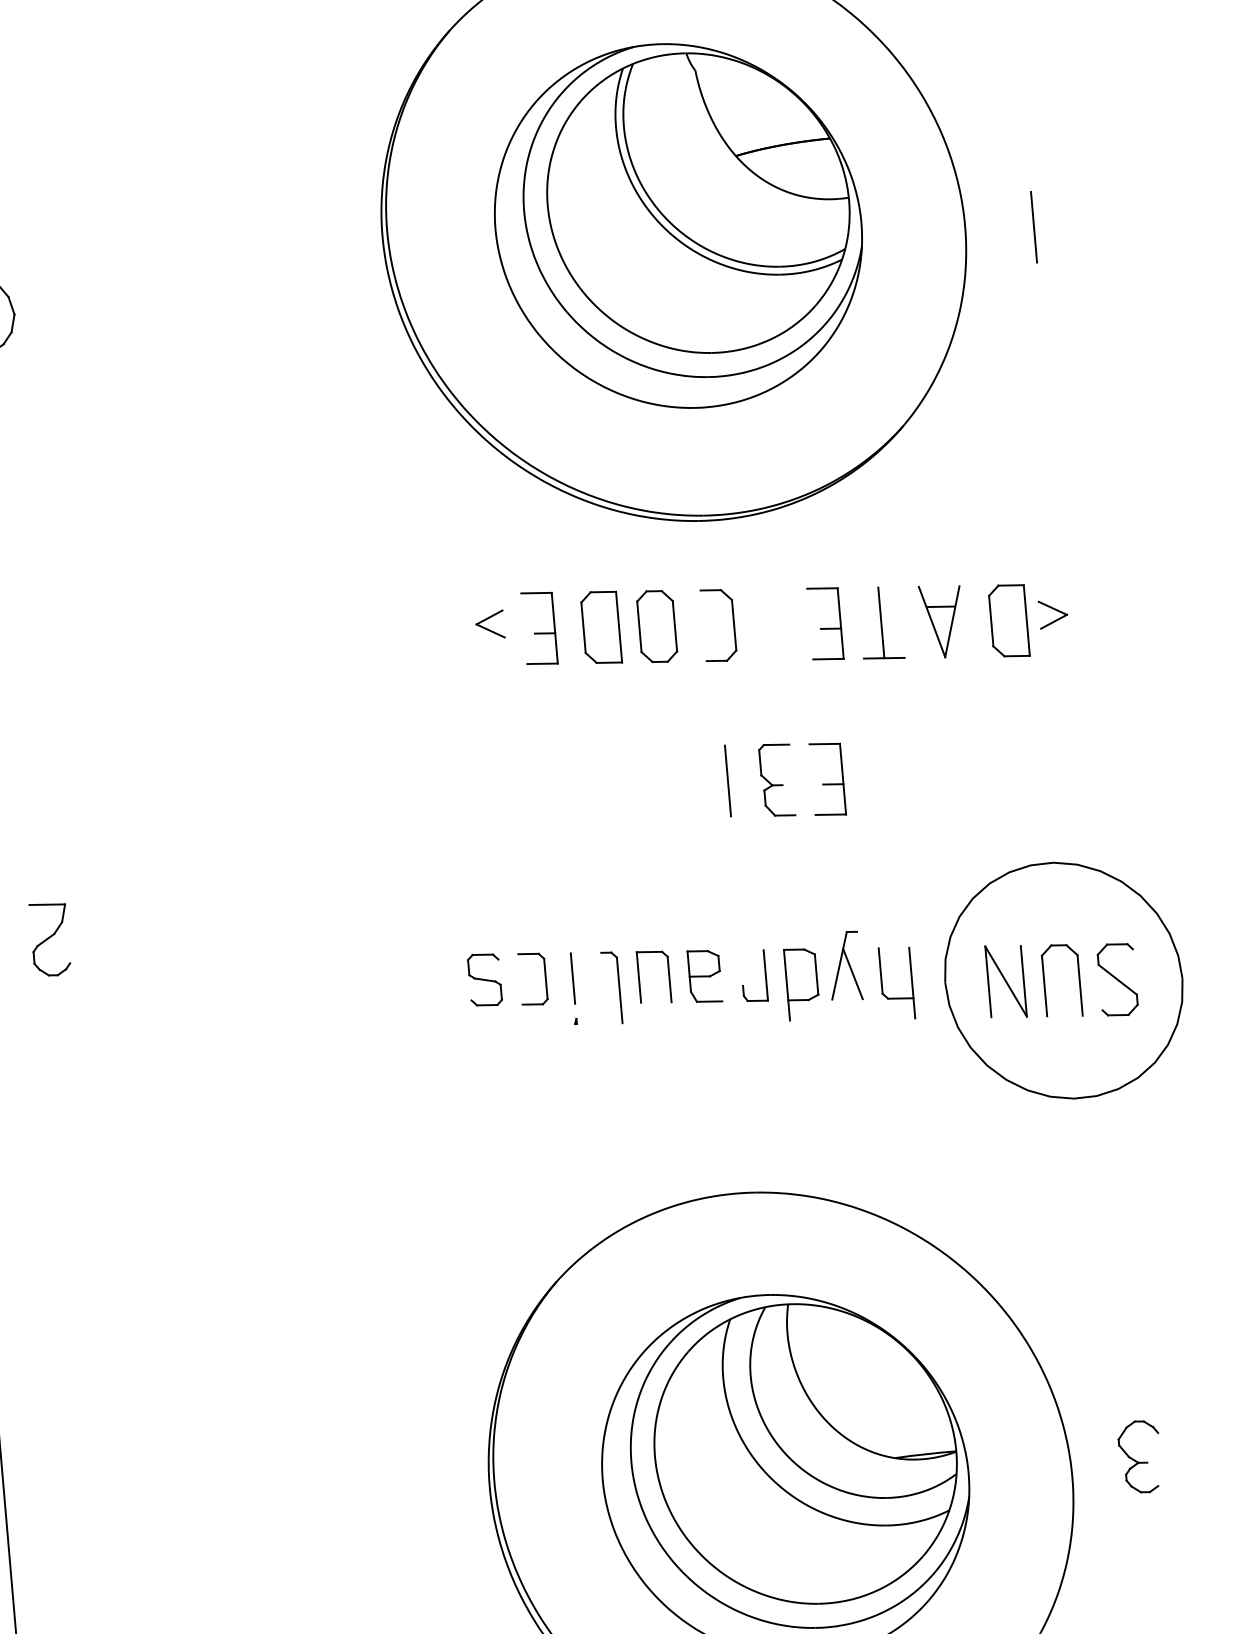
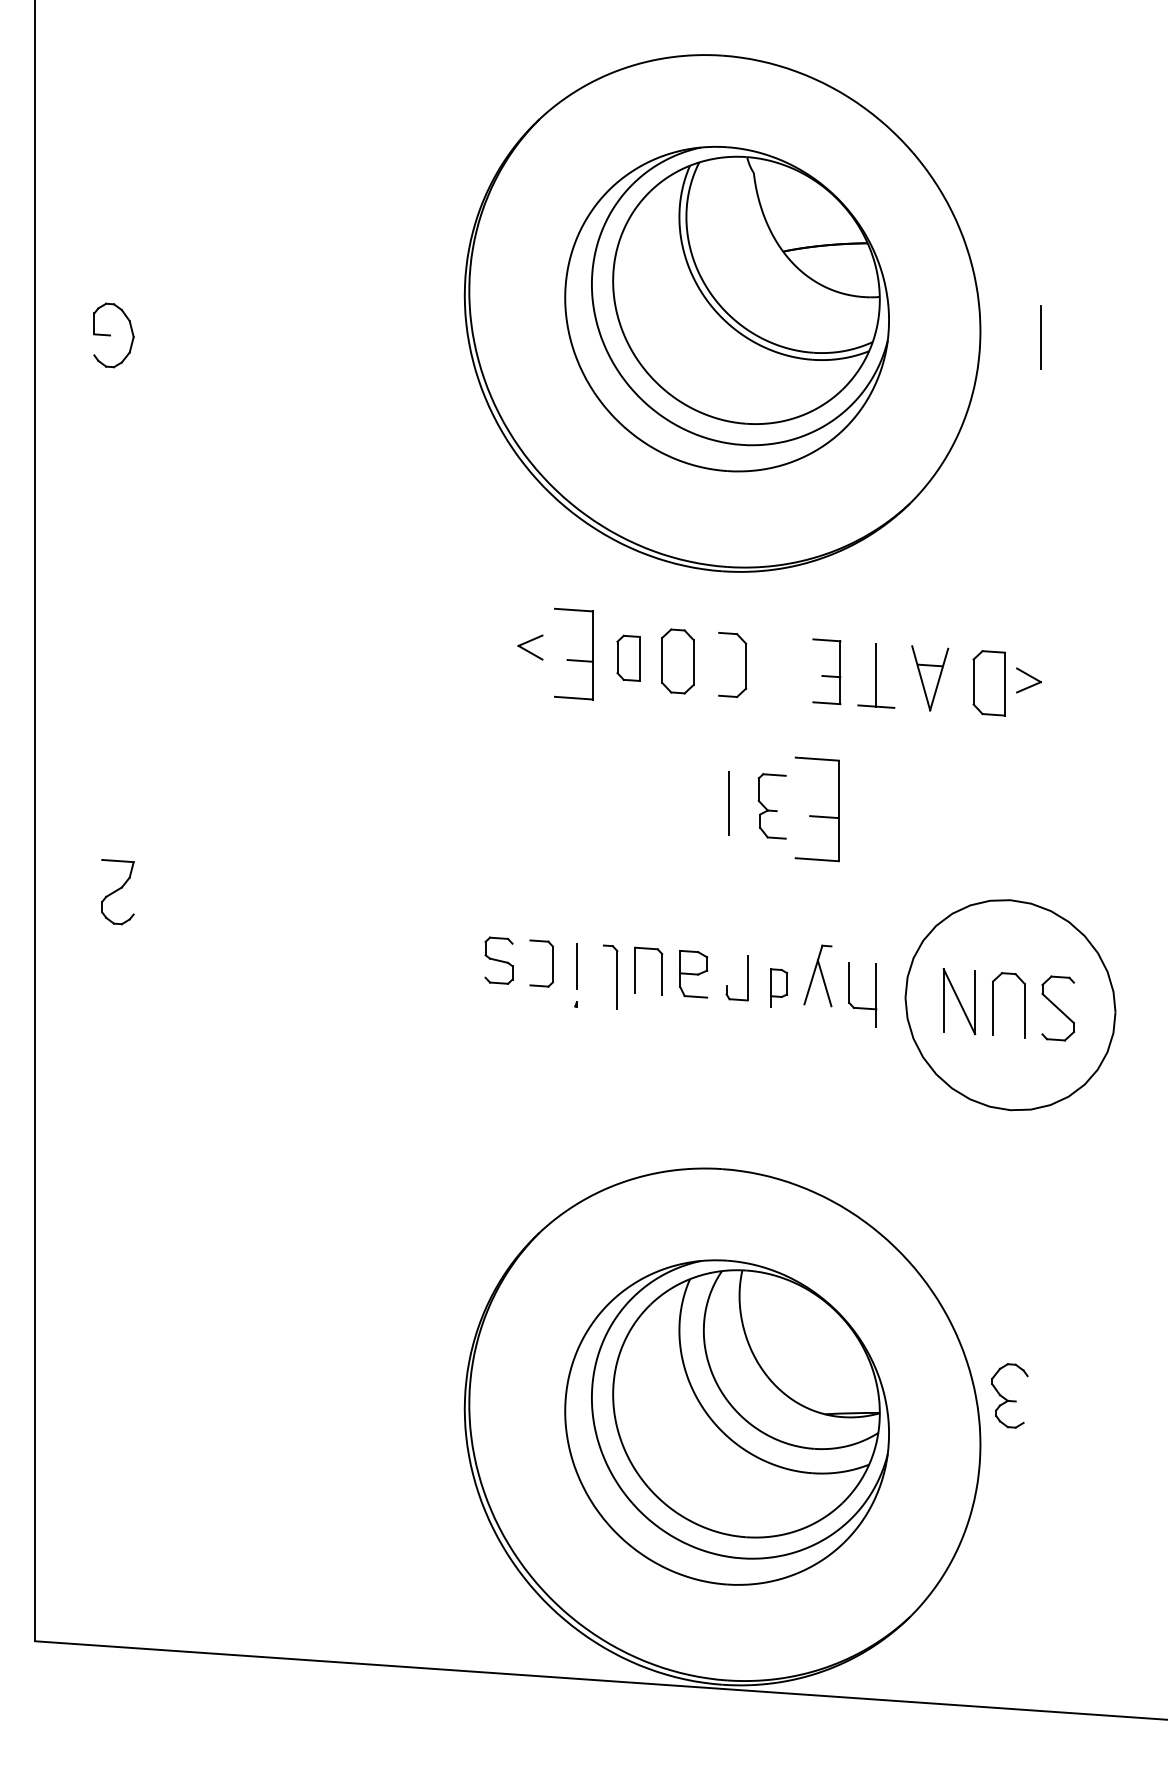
part: (601, 627) -> (628, 658), size x0.7
part: (539, 628) -> (573, 654), size x1.4
part: (827, 779) -> (816, 809), size x1.6
part: (801, 983) -> (778, 987), size x0.6
part: (1139, 1456) -> (1009, 1395), moved

